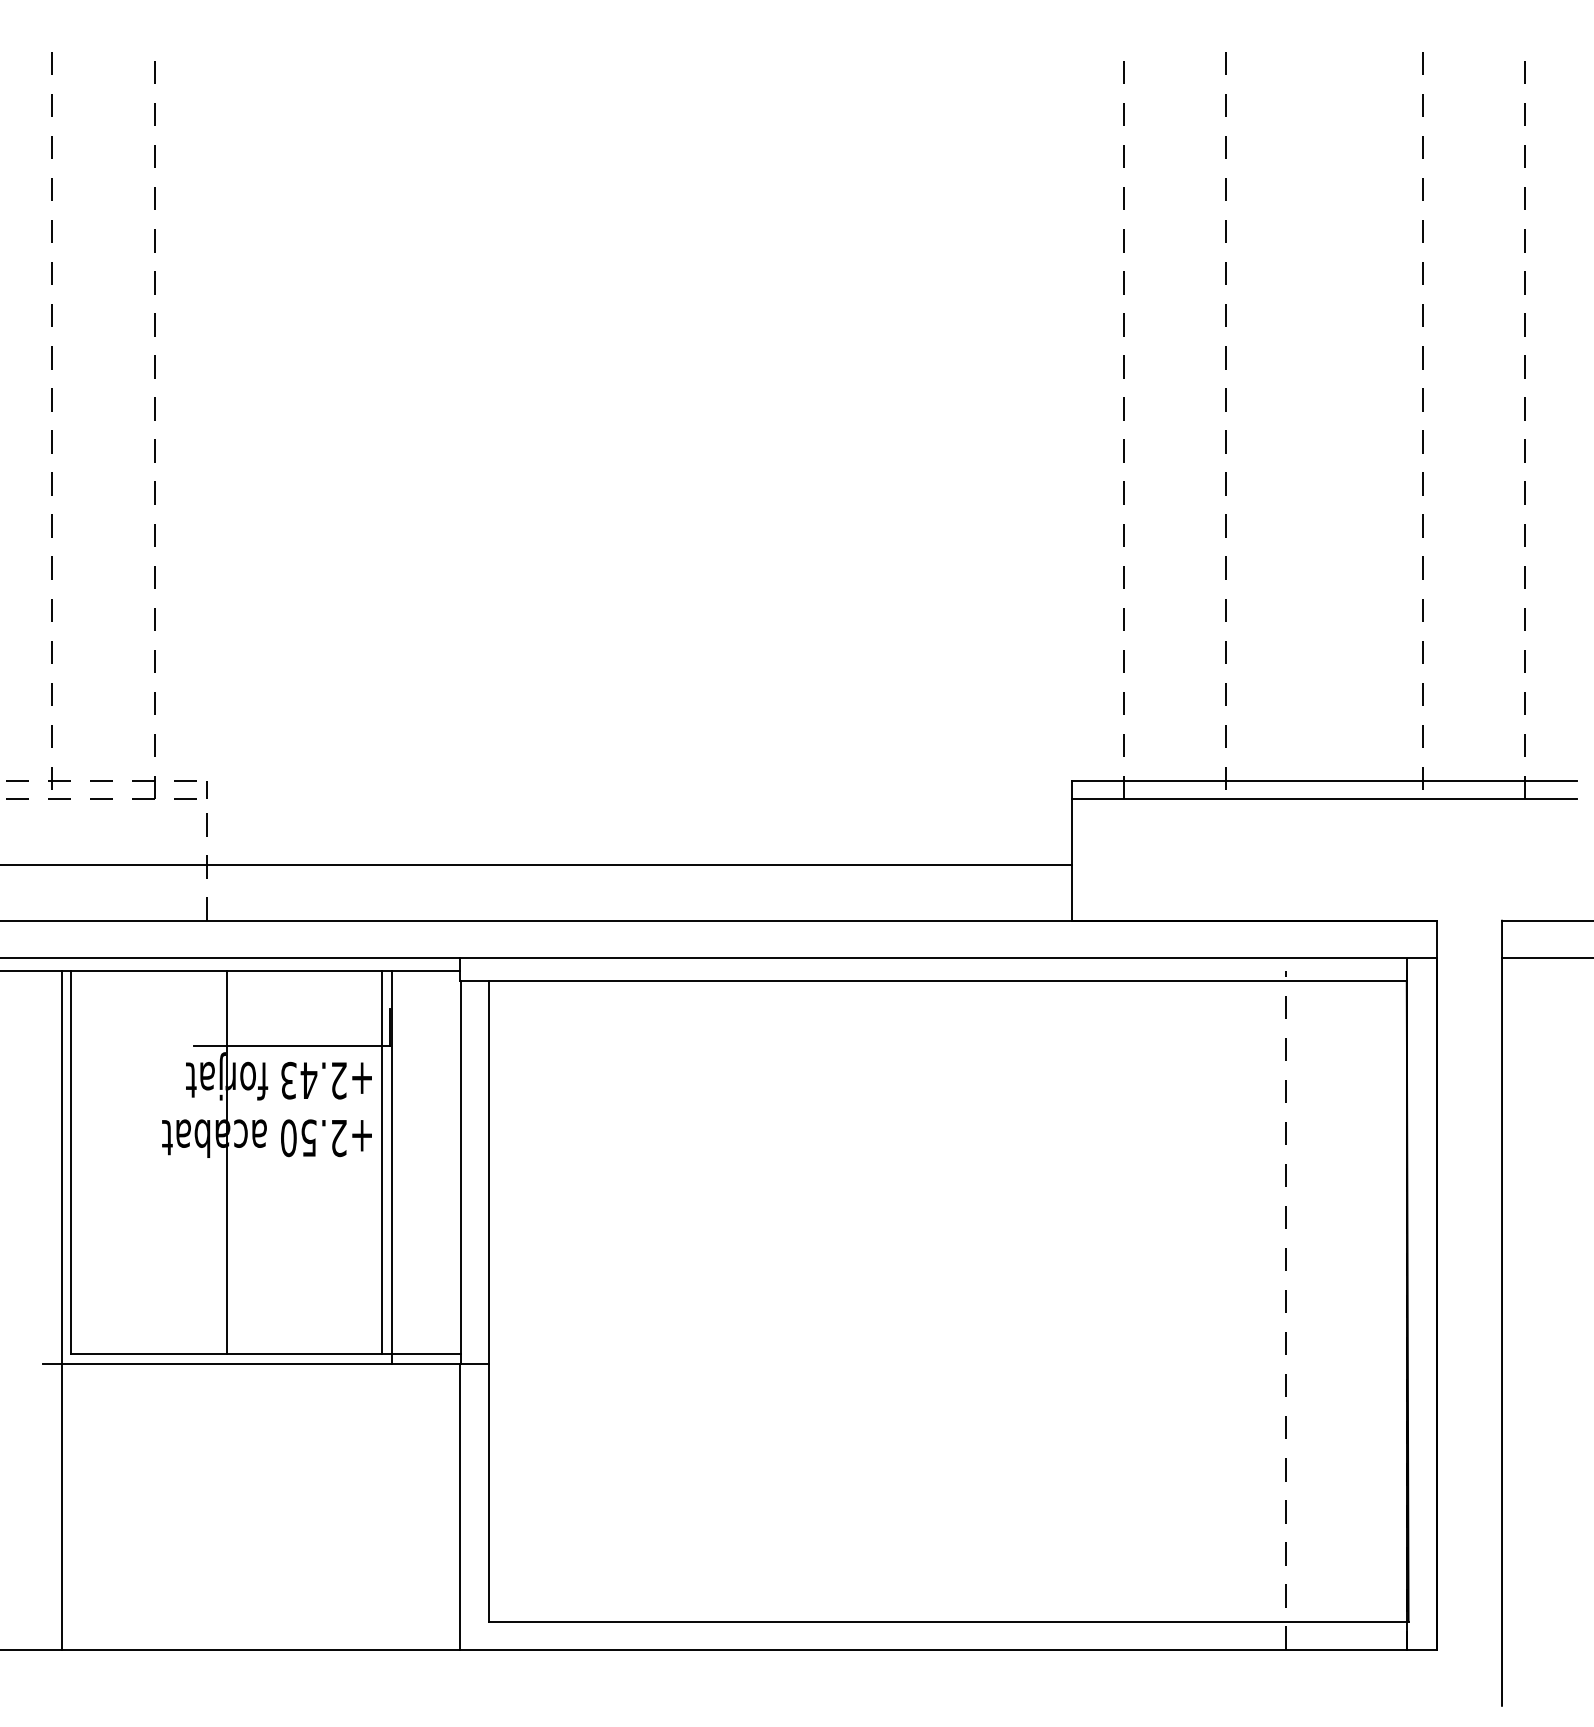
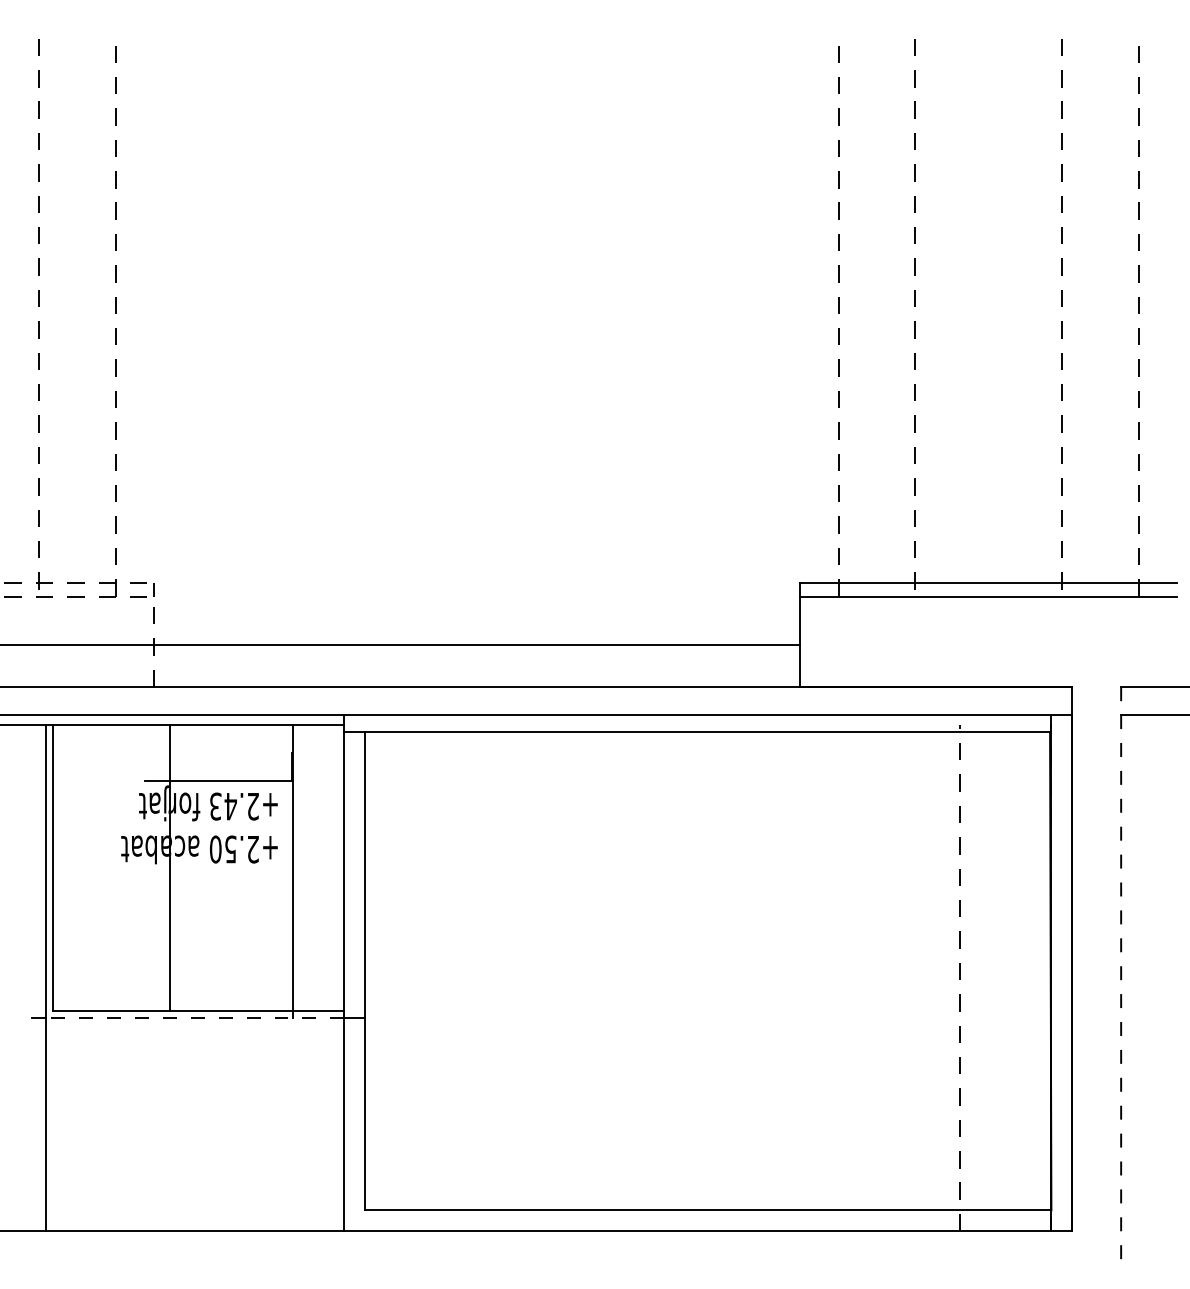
line: (382, 1162) -> (285, 867), removed
line: (1502, 1313) -> (1121, 980), solid -> dashed
line: (261, 1363) -> (195, 1017), solid -> dashed

